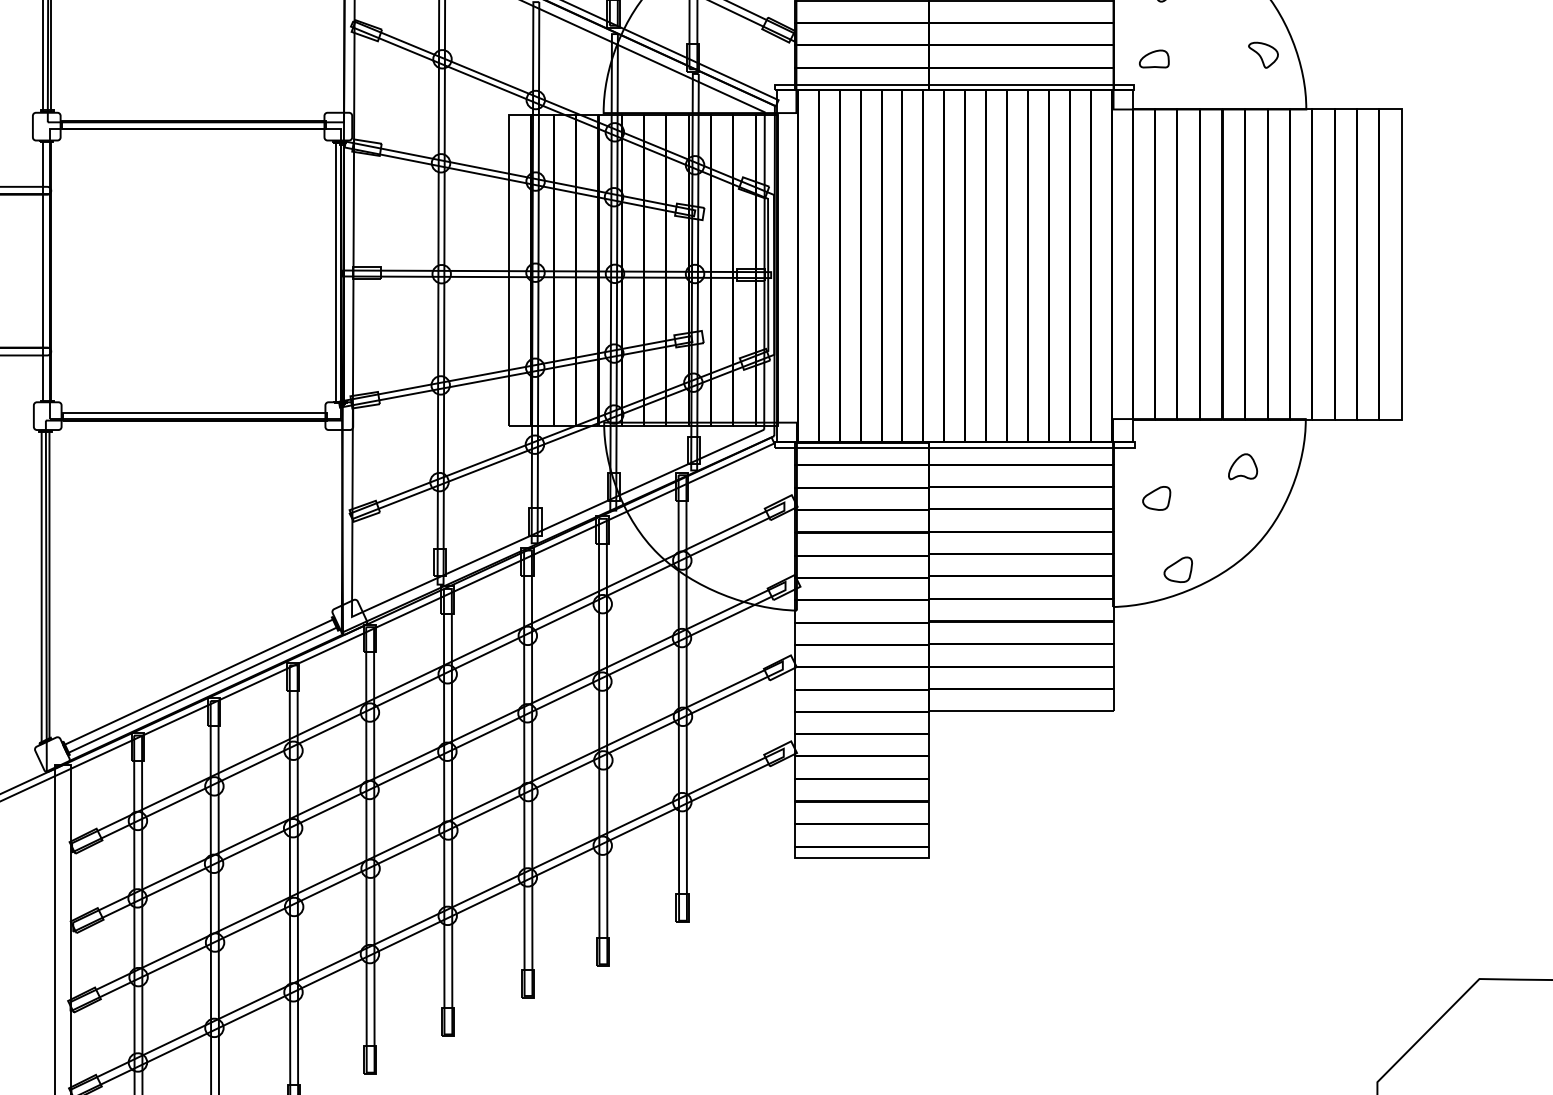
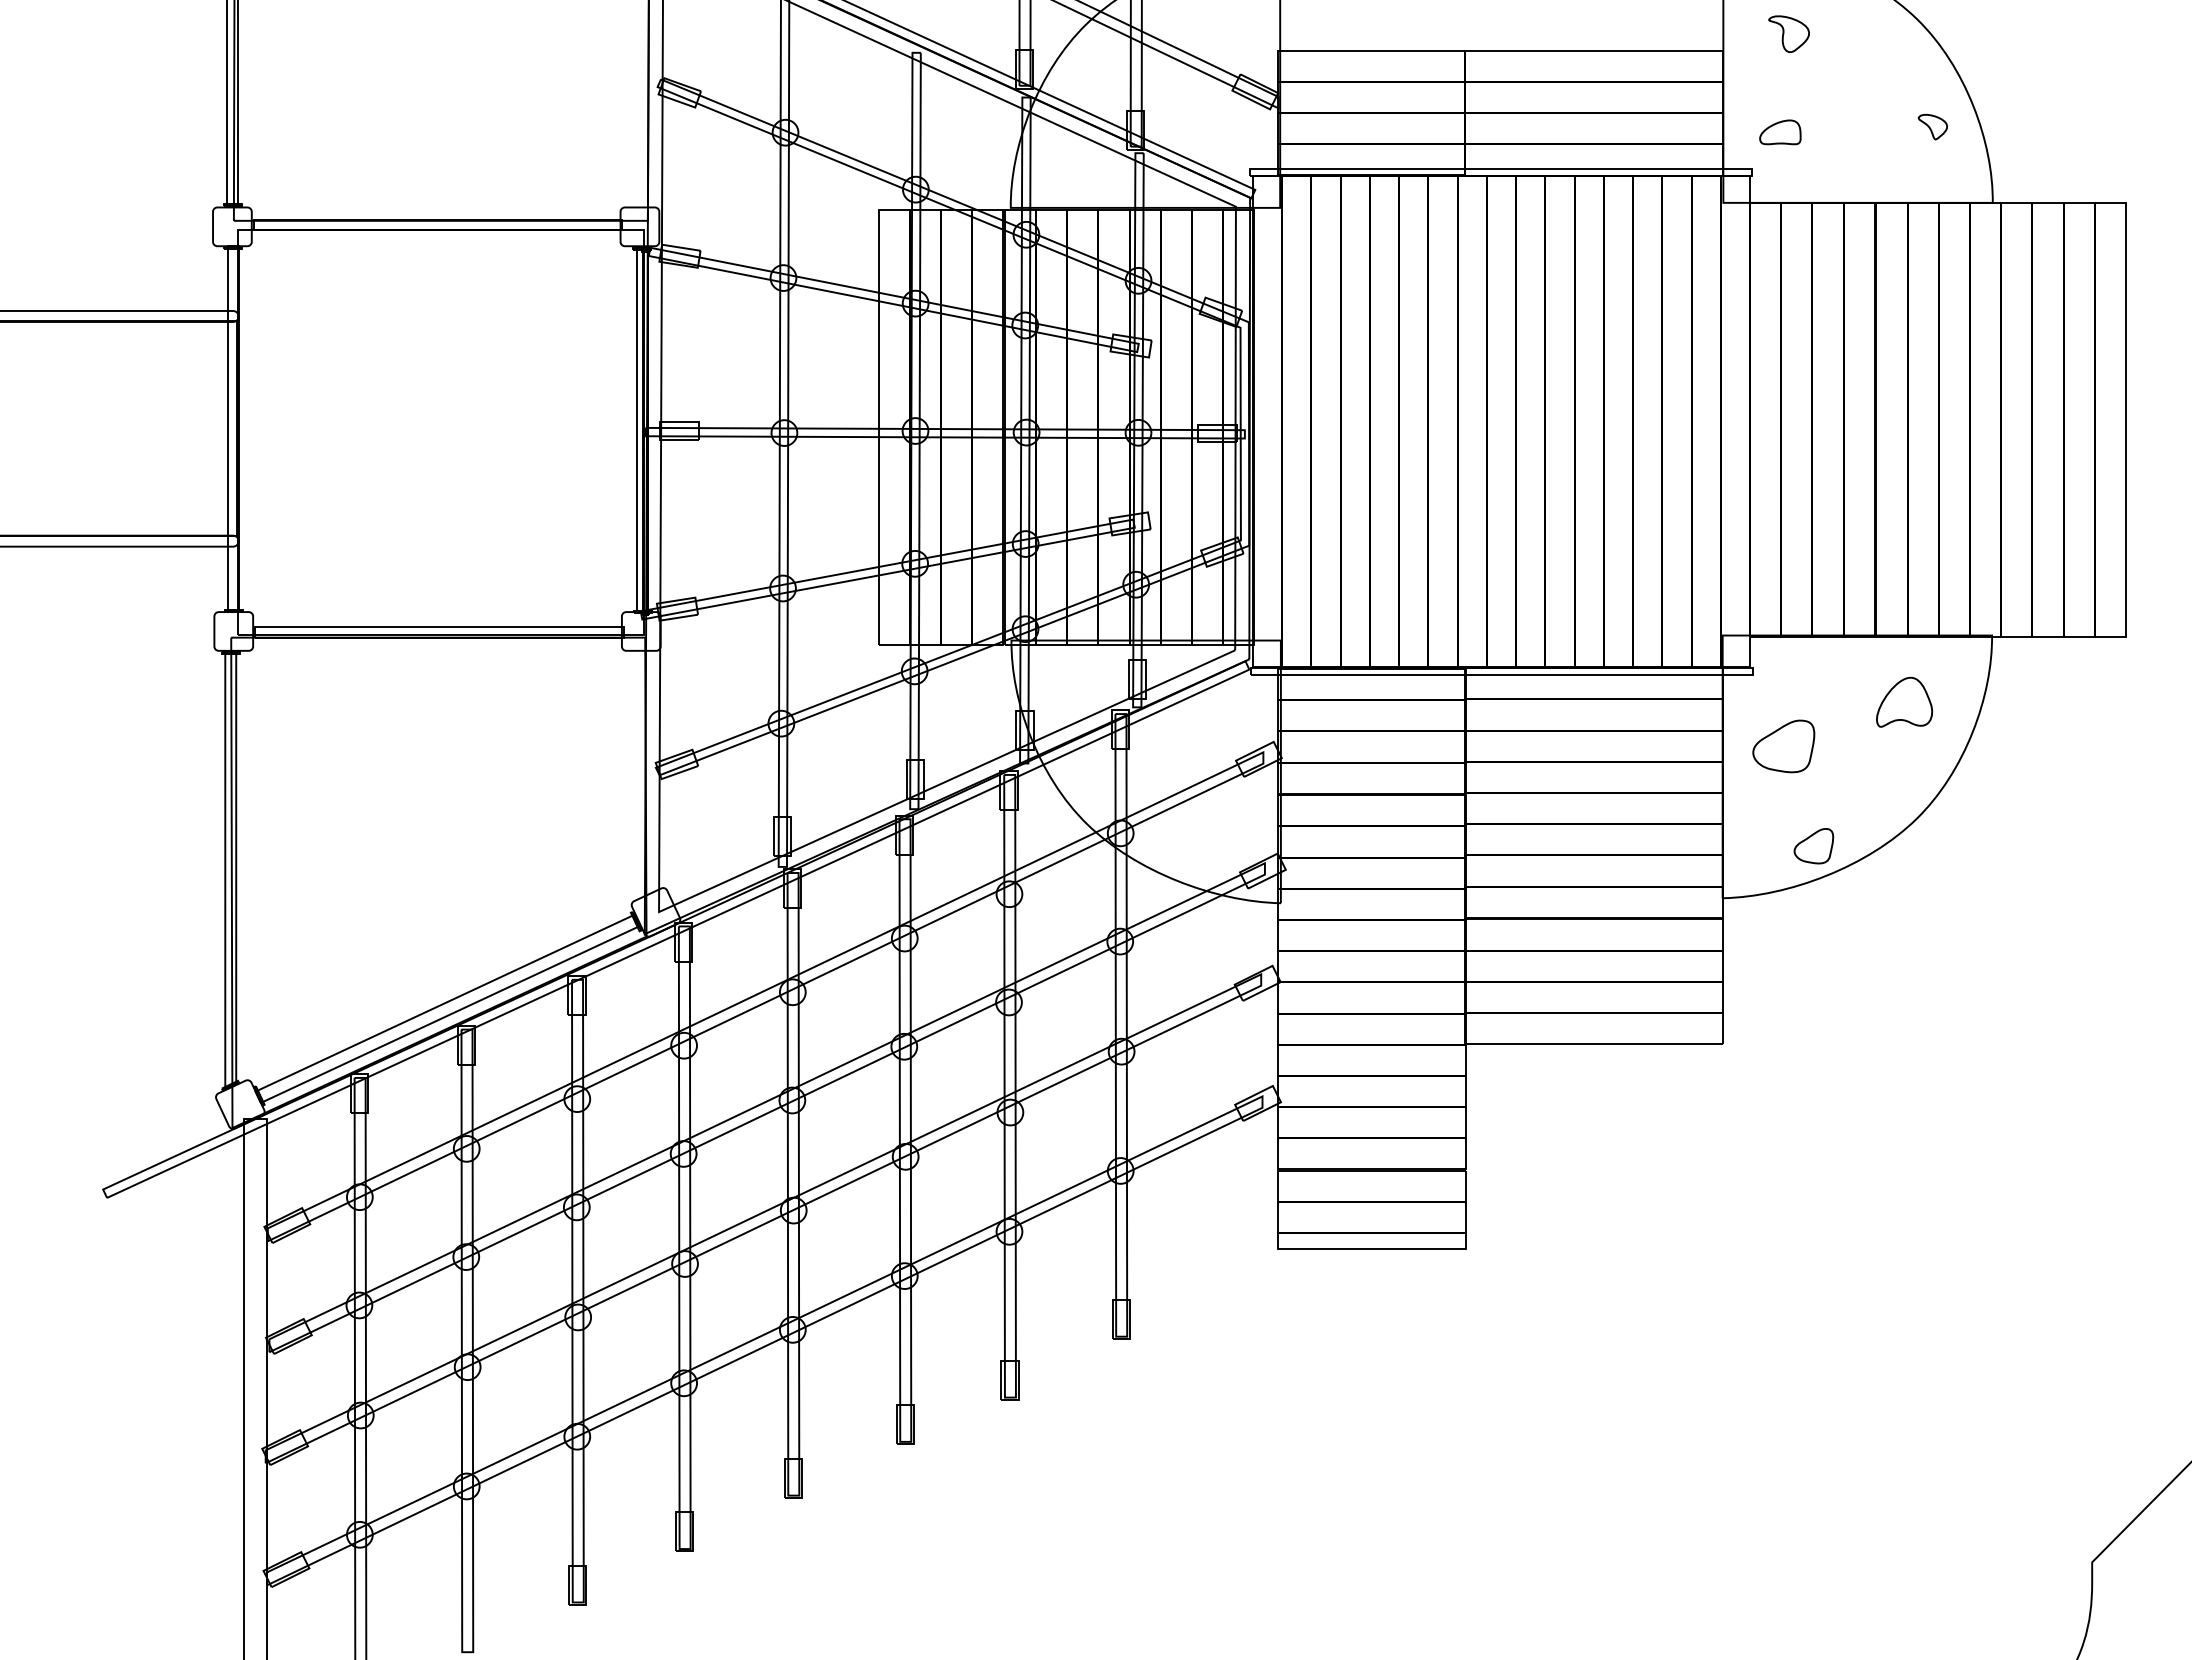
part: (1263, 54) -> (1932, 126), size x0.7
part: (1242, 466) -> (1903, 701), size x1.4
part: (1156, 498) -> (1783, 746), size x1.6

